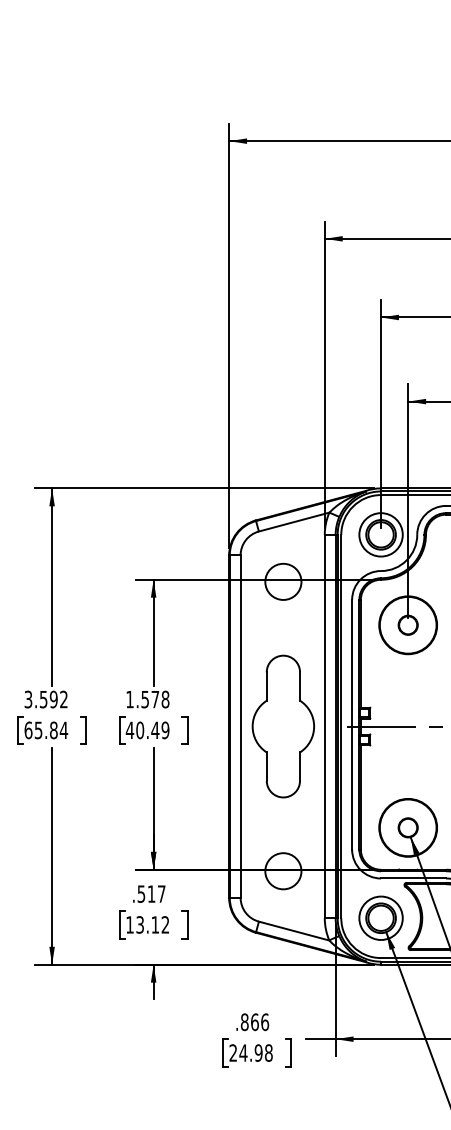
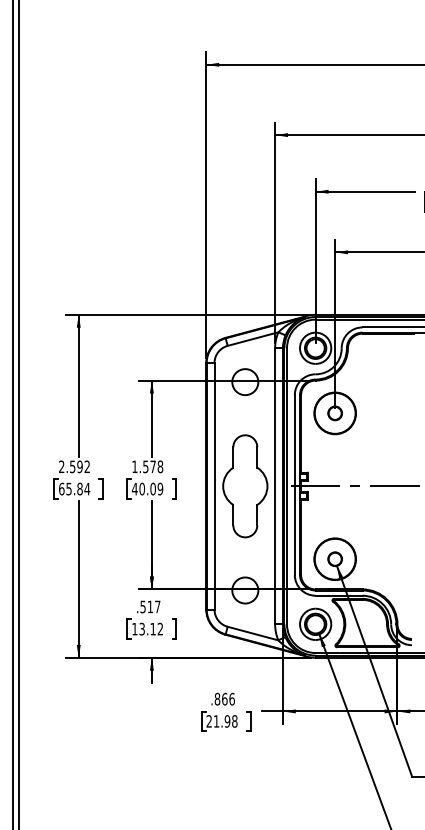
text: (28, 700) -> (61, 467), 3.592 -> 2.592
text: (155, 729) -> (153, 488), 40.49 -> 40.09
text: (243, 1053) -> (216, 721), 24.98 -> 21.98

